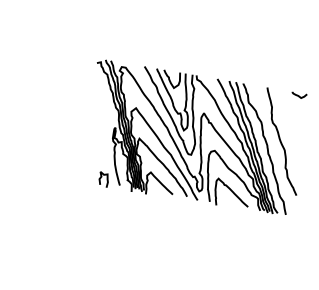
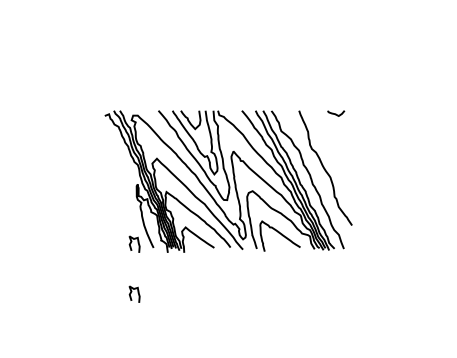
curve: (94, 220) -> (132, 291), added

